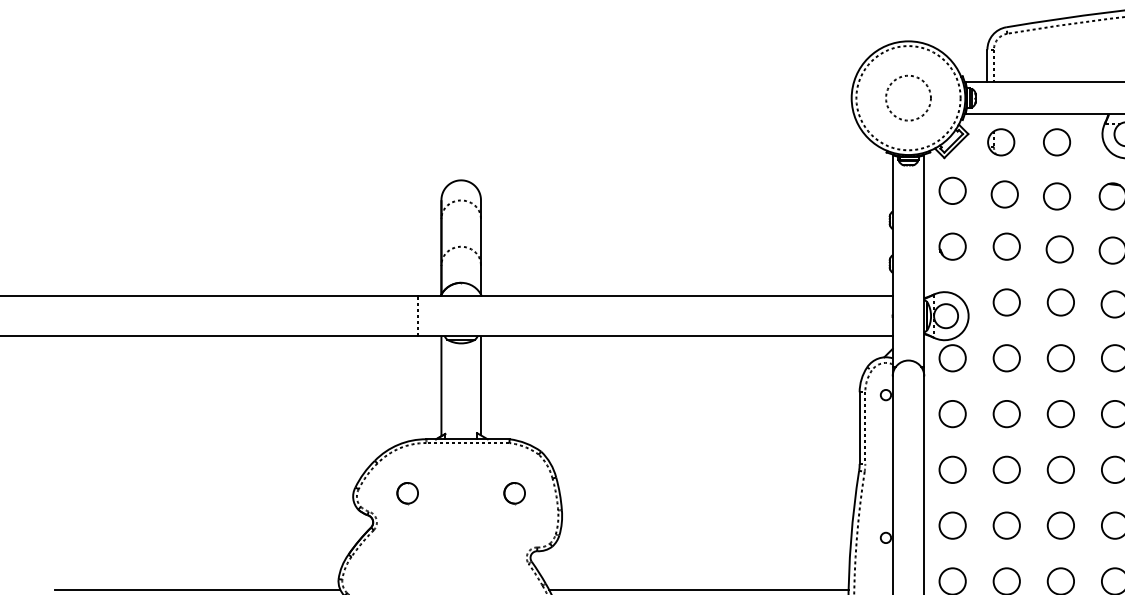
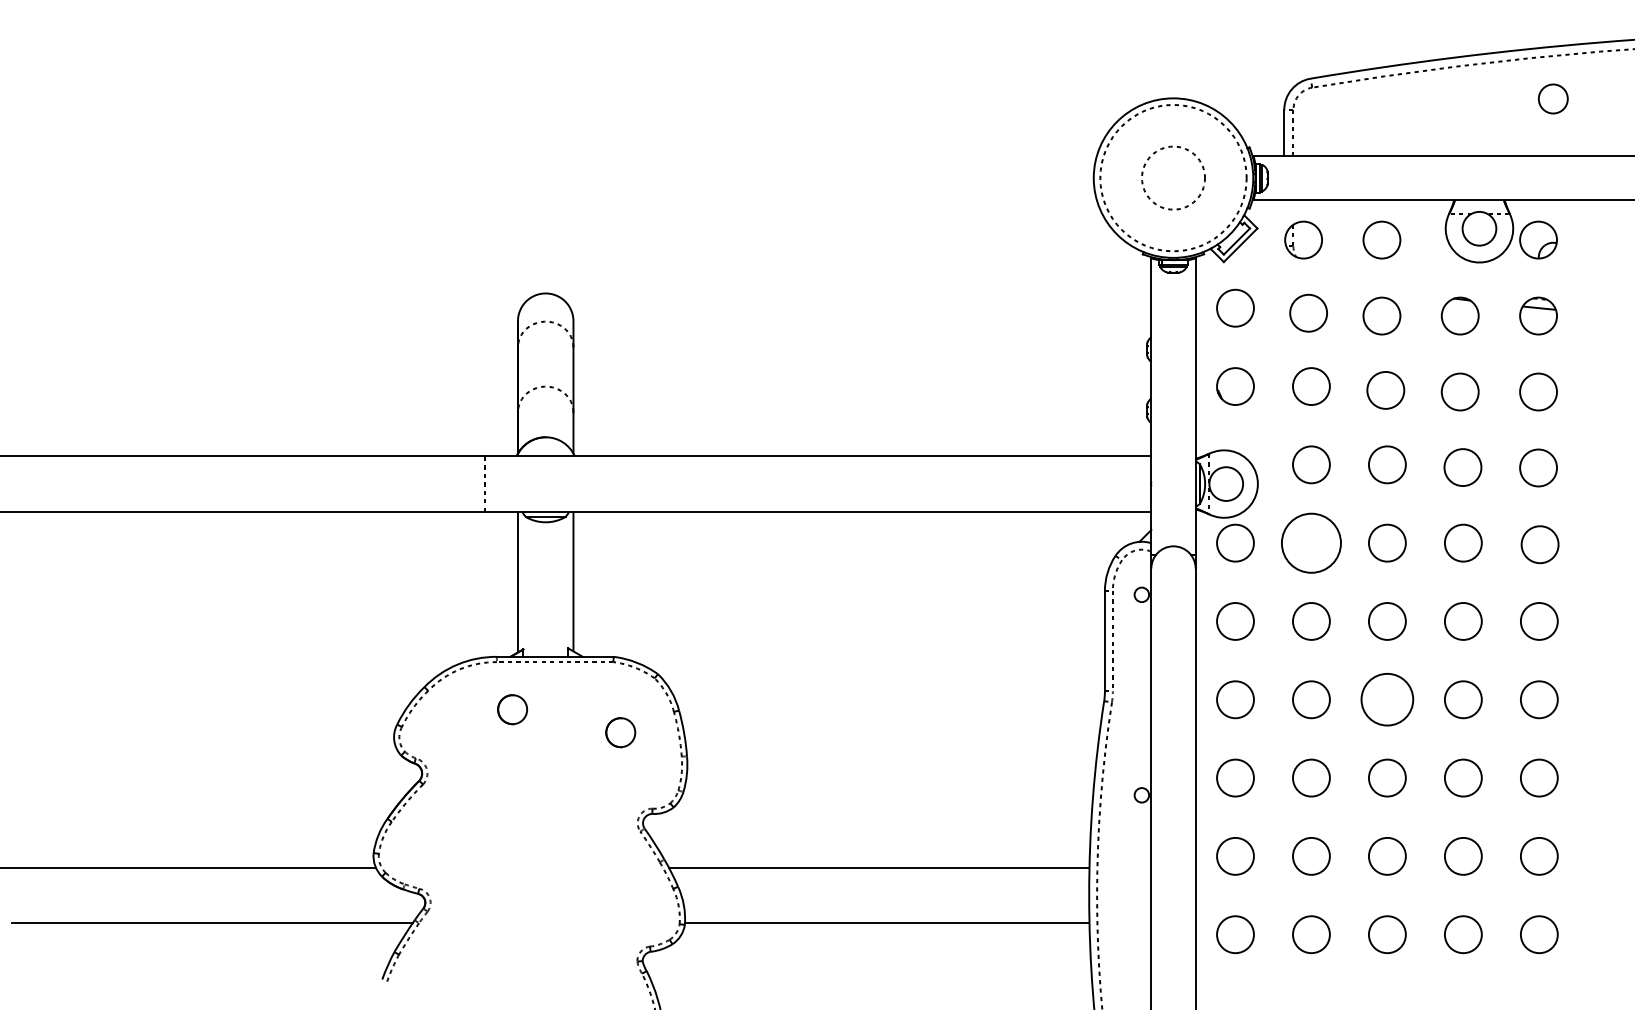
circle: (1006, 357) -> (1311, 542), size x1.6
circle: (1060, 469) -> (1387, 699), size x1.4
circle: (407, 493) -> (512, 709), moved

